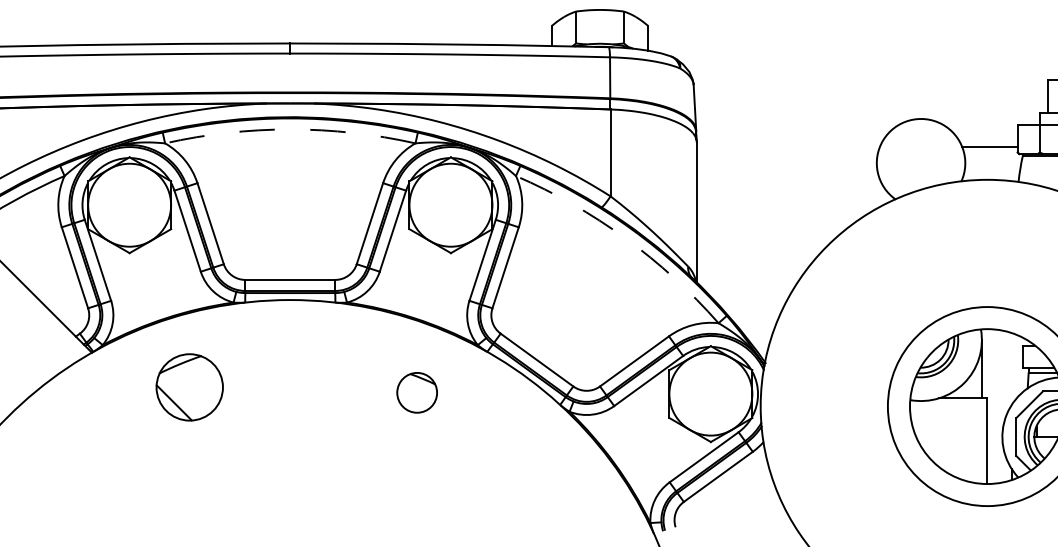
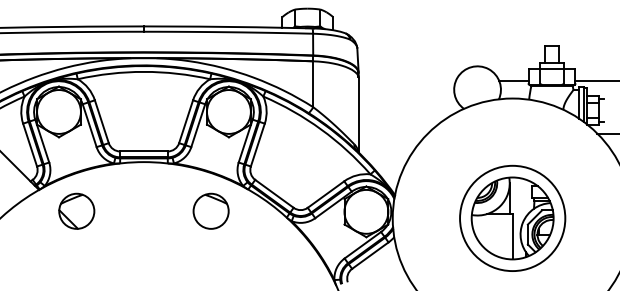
arc: (289, 128) -> (143, 71), dashed -> solid
arc: (625, 238) -> (321, 129), dashed -> solid
part: (189, 385) -> (76, 210), moved
part: (416, 391) -> (210, 210), size x1.67

